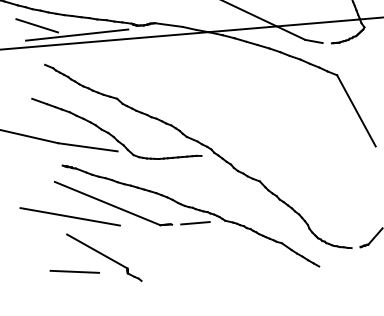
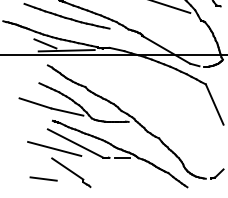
line: (74, 270) -> (43, 178), moved

